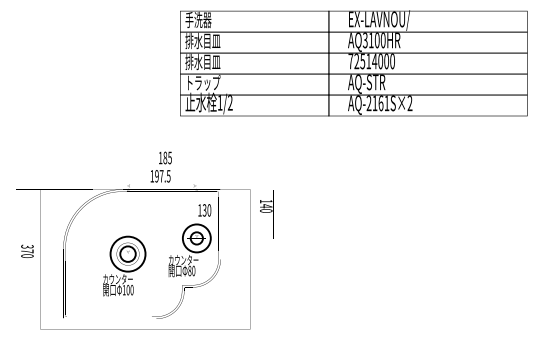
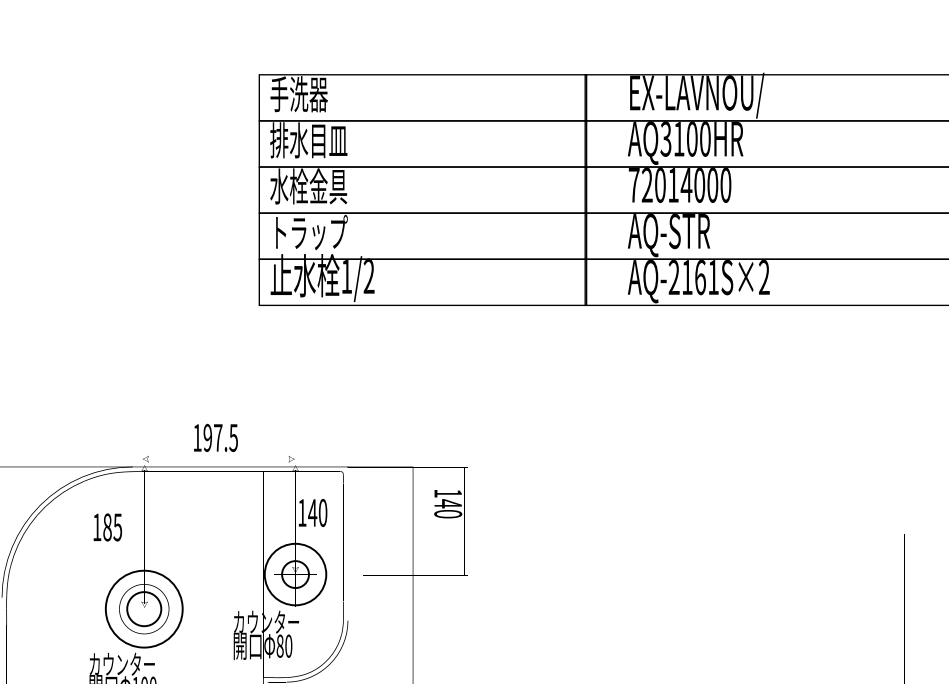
text: (362, 61) -> (659, 185), 72514000 -> 72014000
text: (202, 62) -> (307, 187), 排水目皿 -> 水栓金具
text: (165, 157) -> (107, 526), moved
text: (204, 210) -> (312, 513), 130 -> 140

